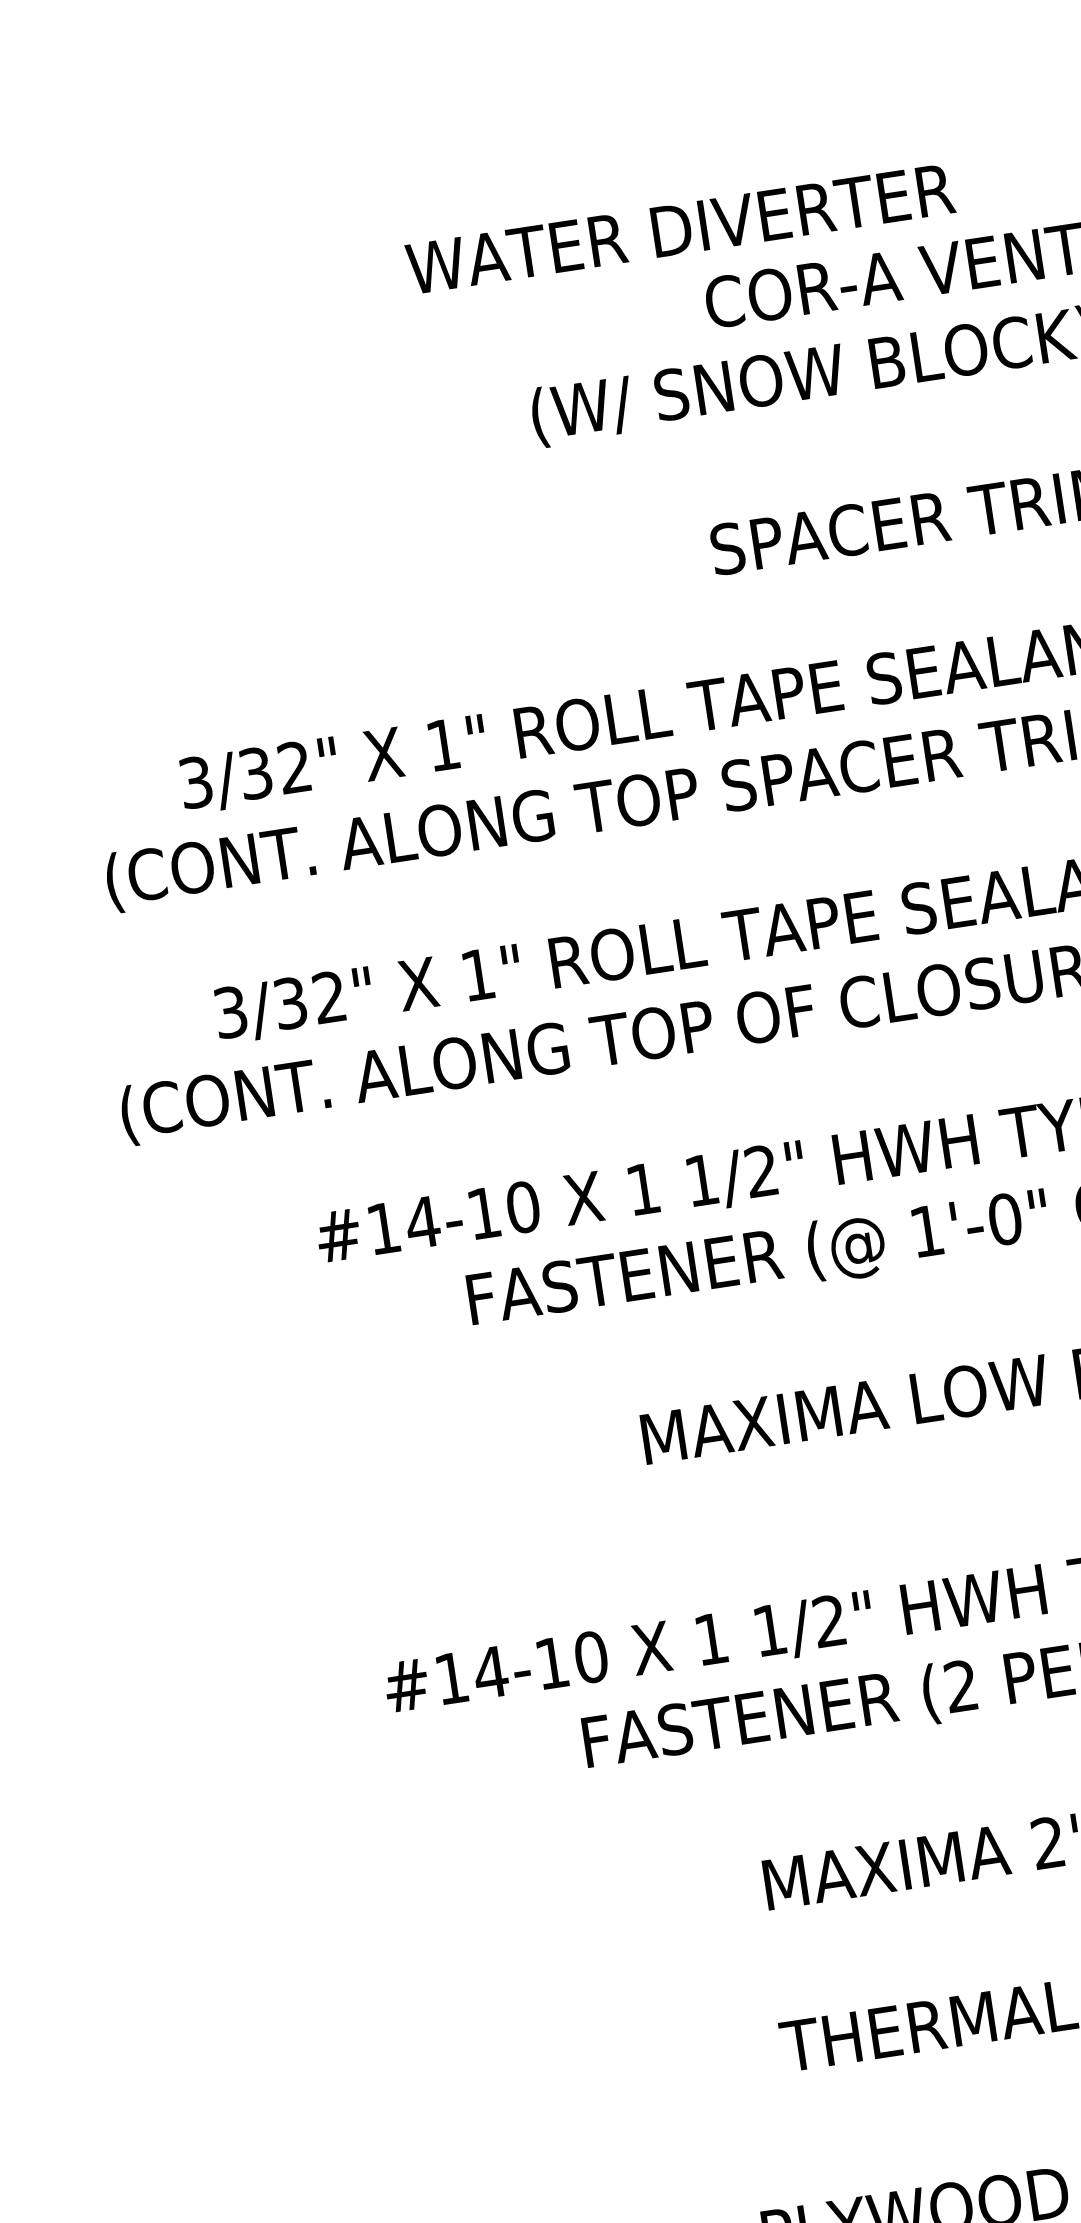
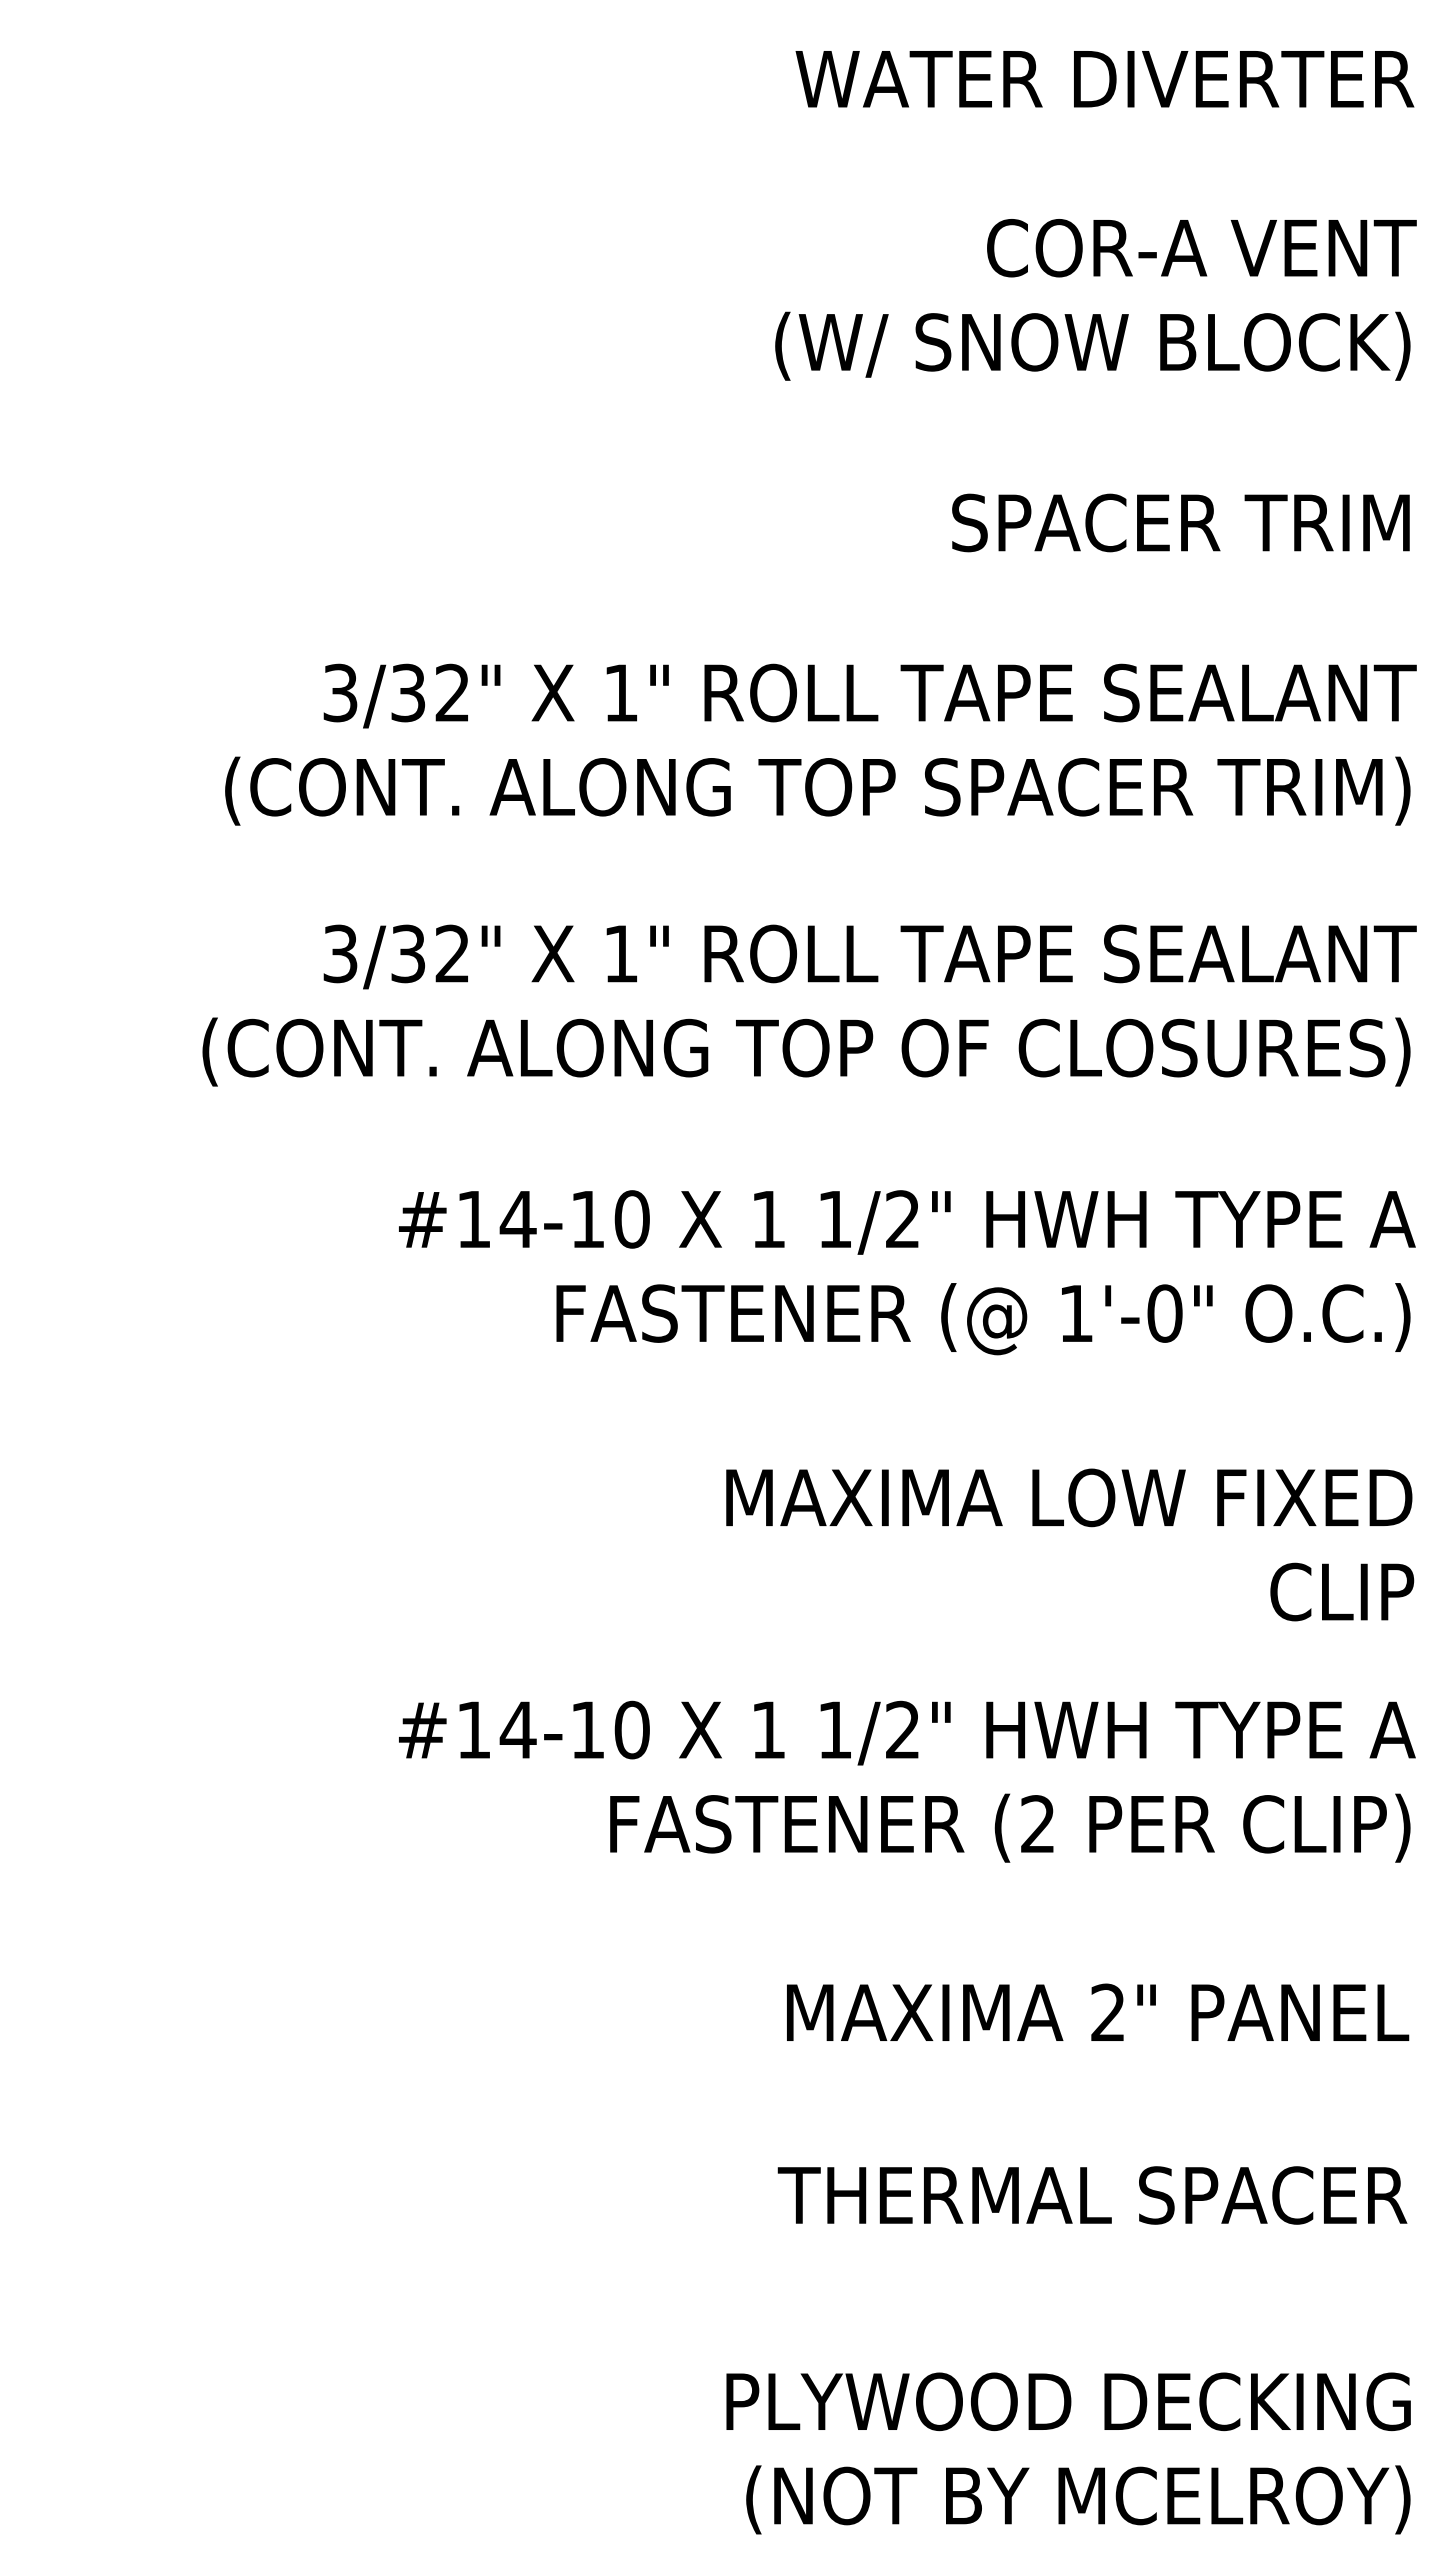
text: (680, 229) -> (1104, 79), moved

